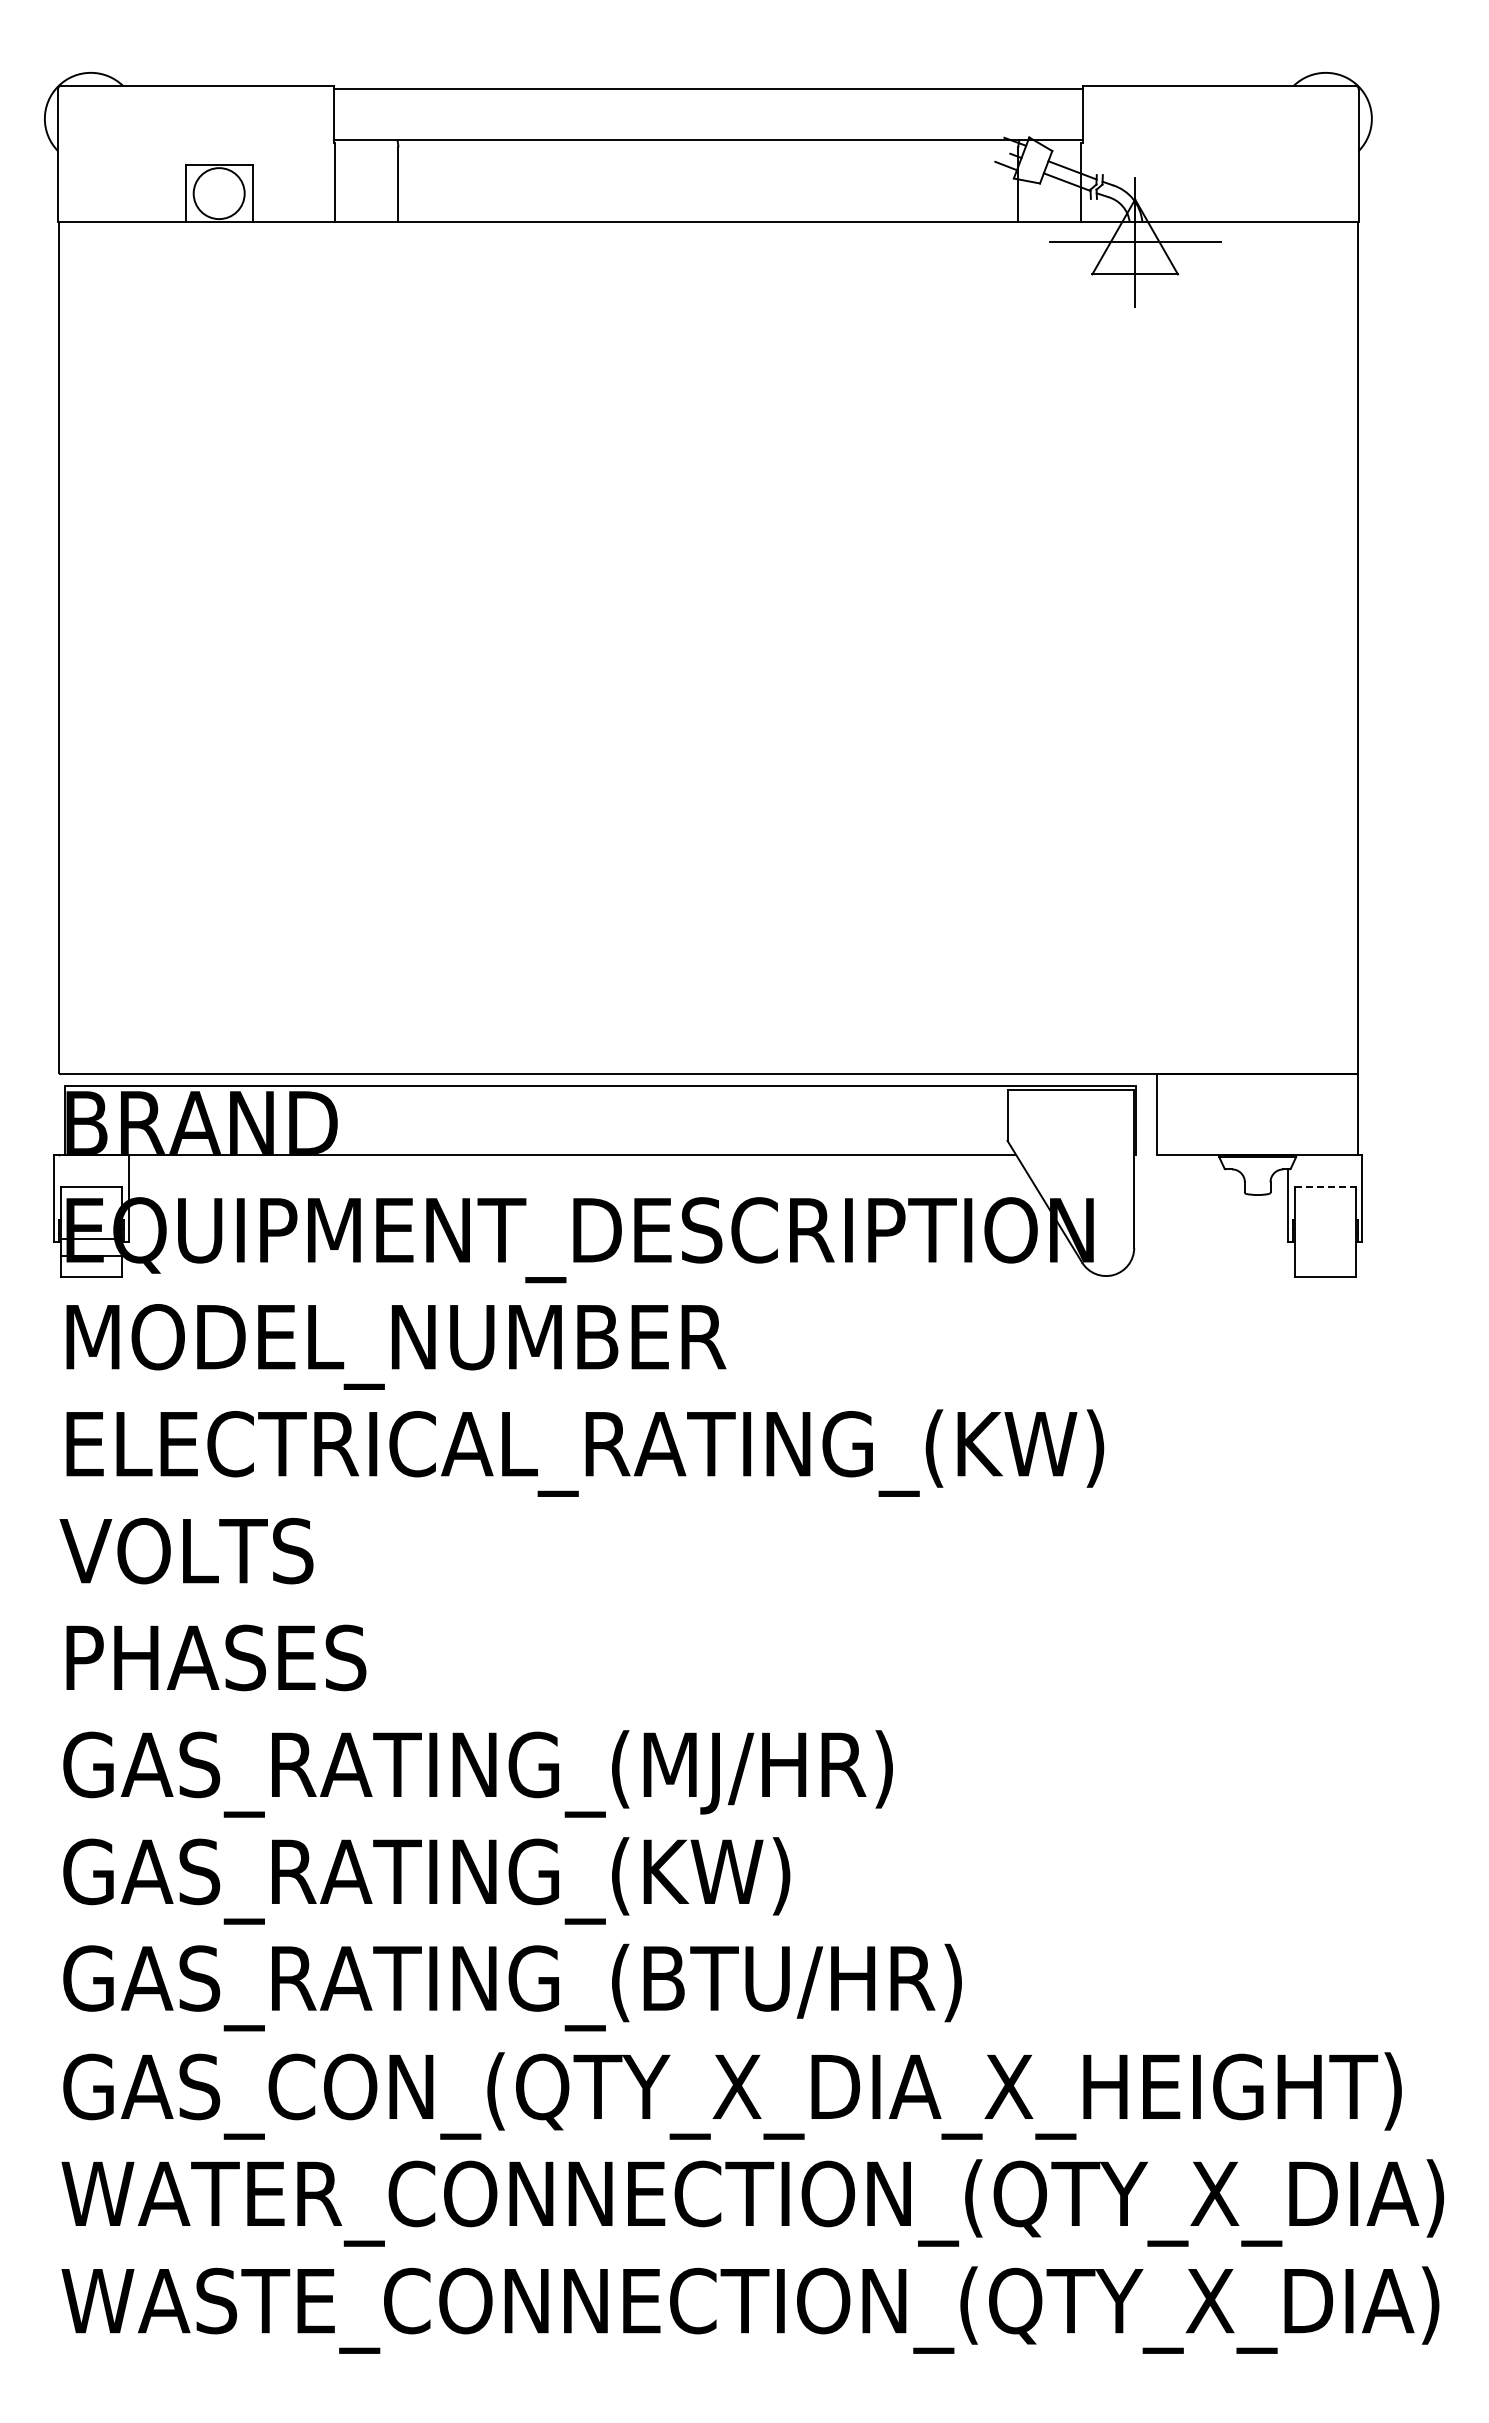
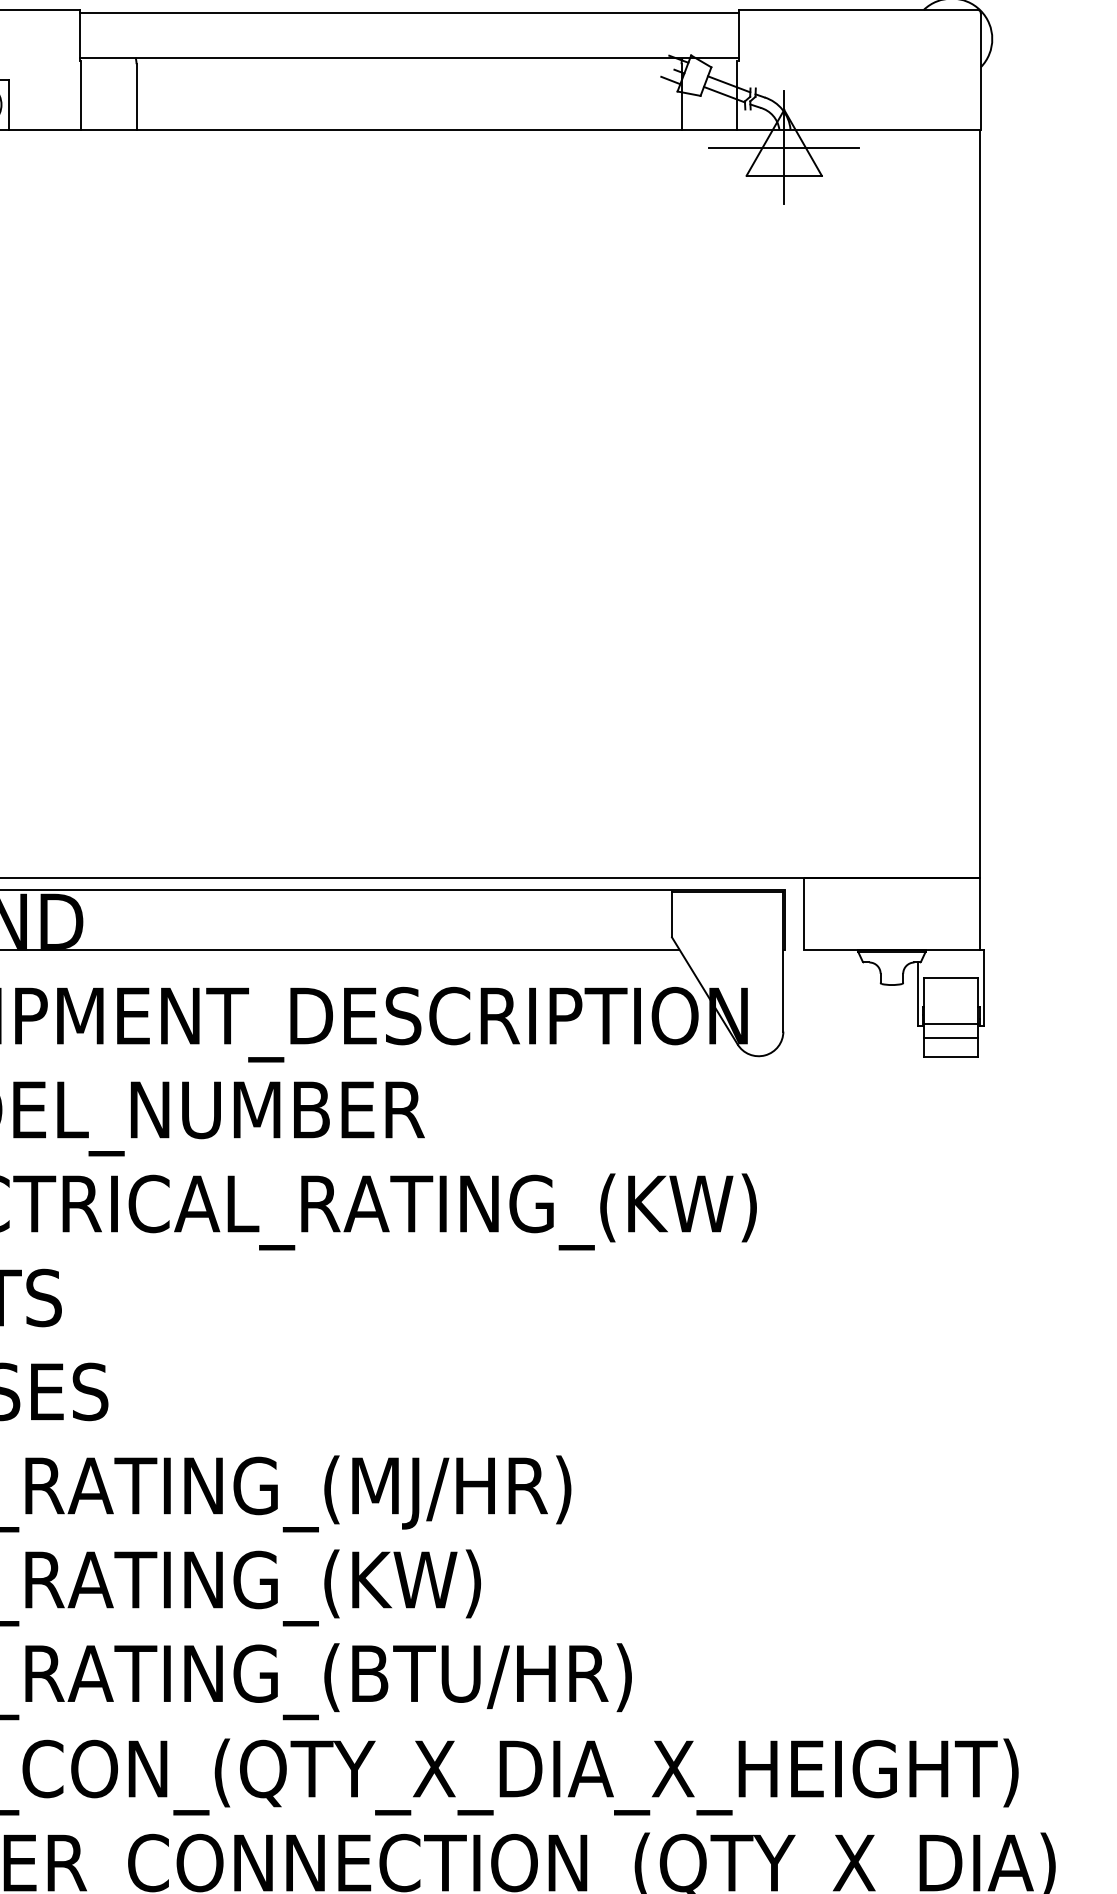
line: (1325, 1186) -> (951, 977), dashed -> solid
line: (1324, 1239) -> (950, 1024), added
line: (1324, 1255) -> (950, 1038), added

